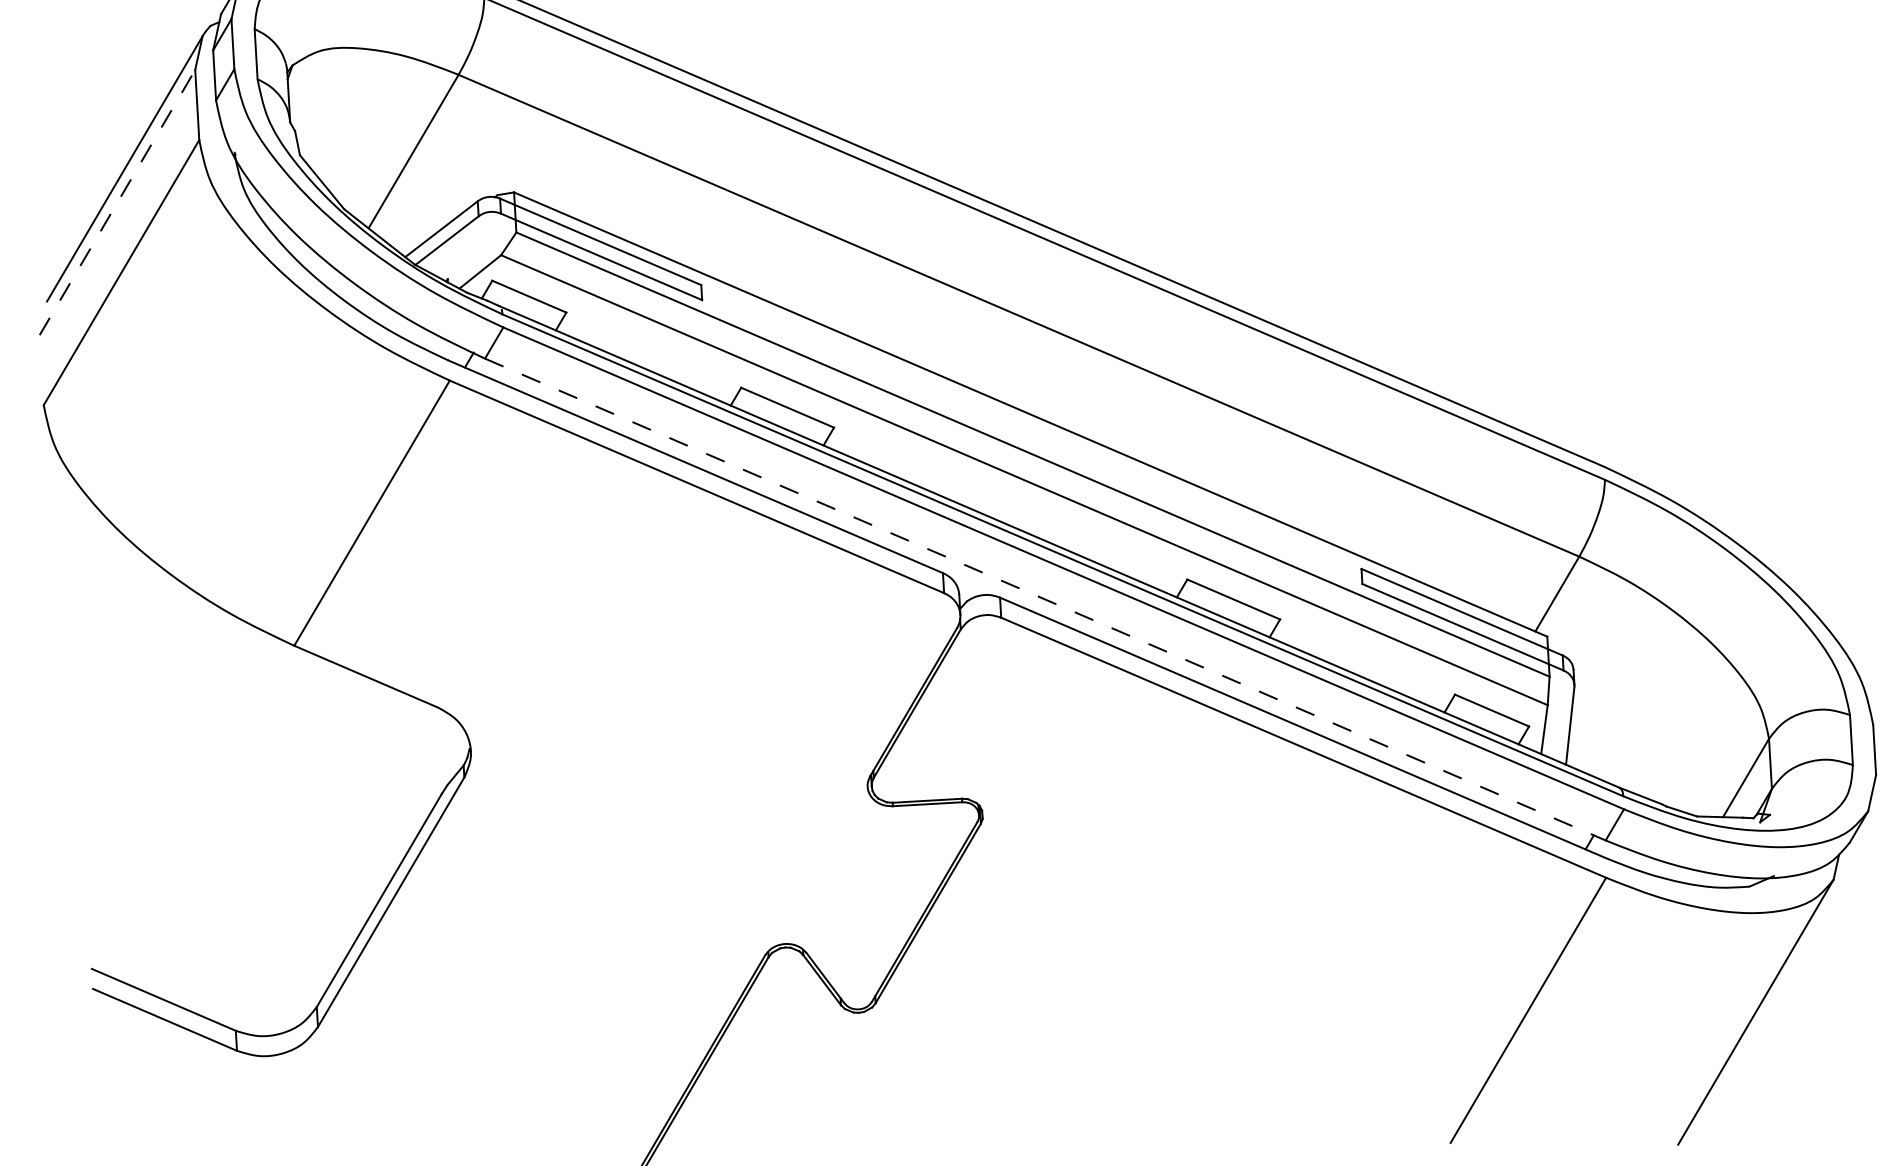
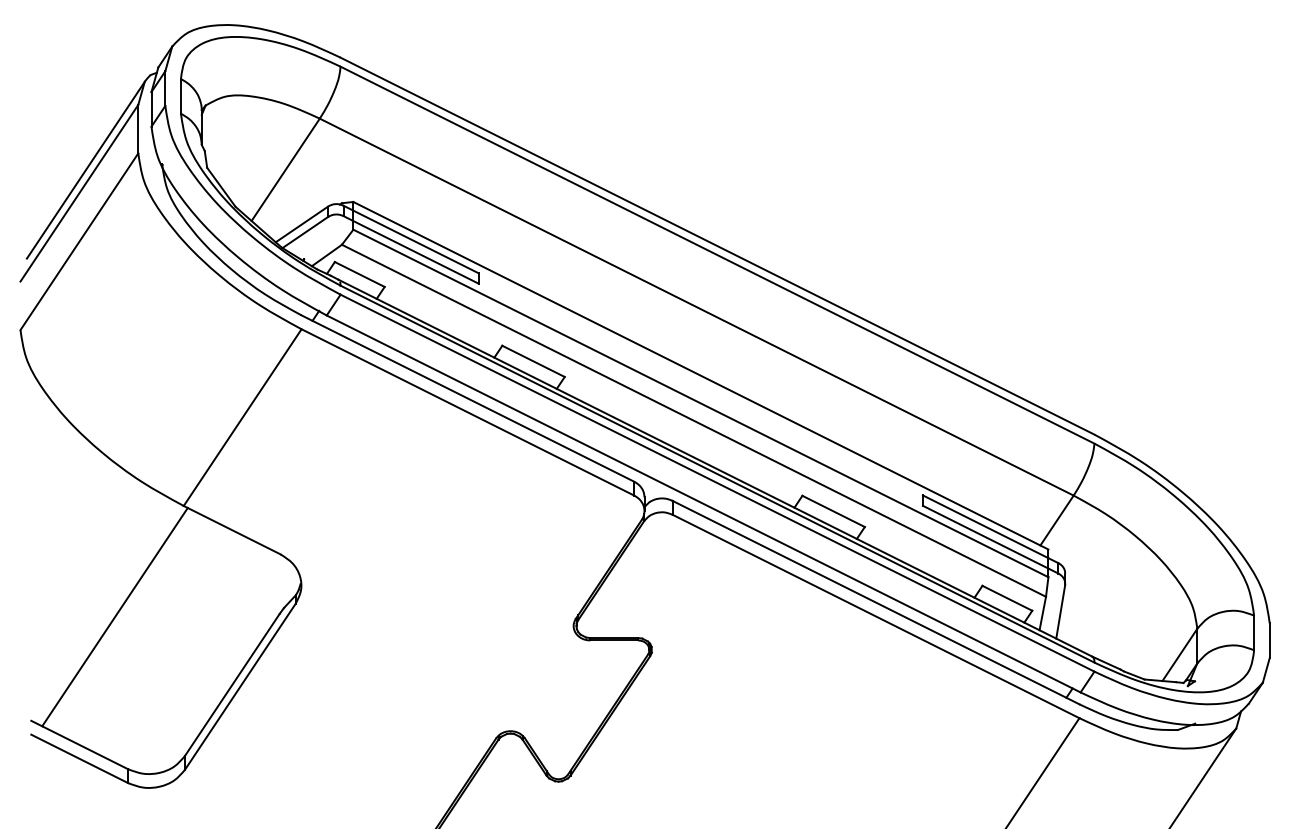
line: (117, 201) -> (79, 192), dashed -> solid
line: (1046, 600) -> (704, 504), dashed -> solid
line: (203, 812) -> (114, 617), added

